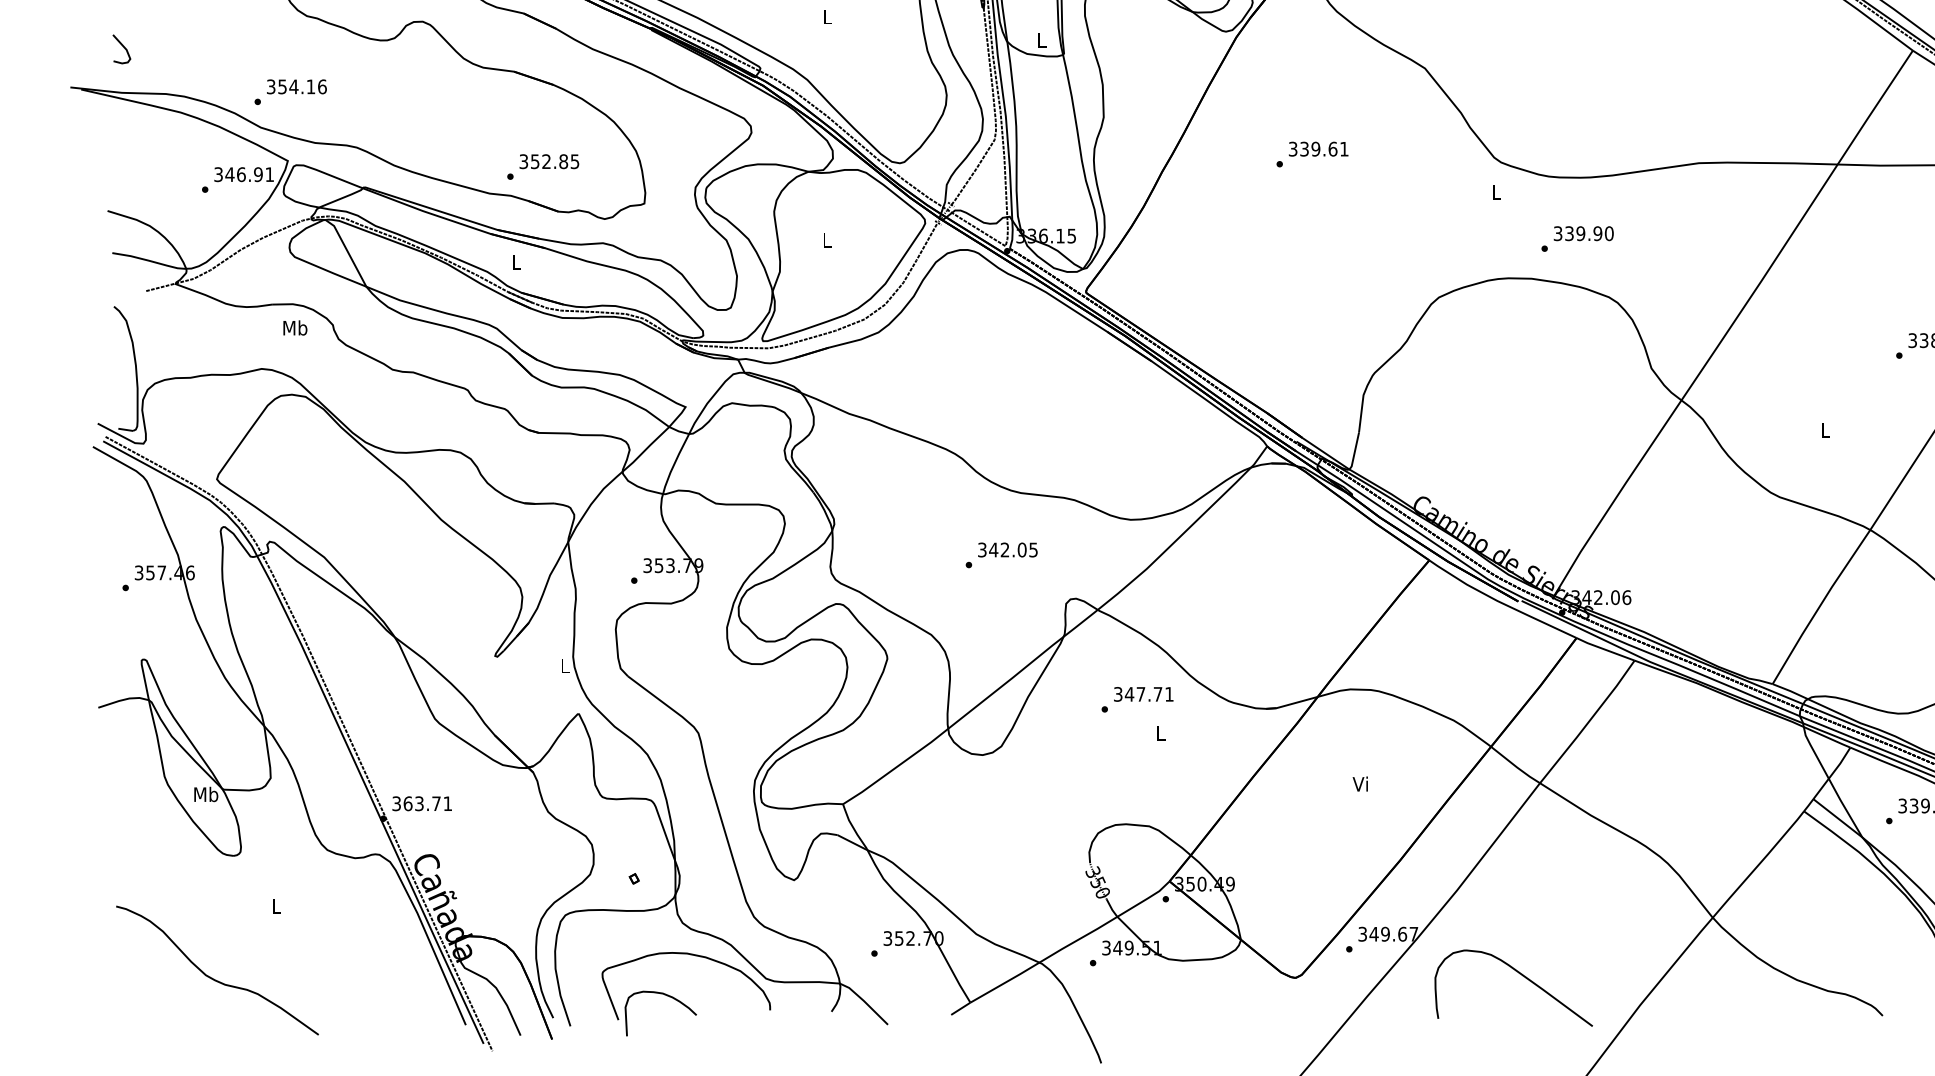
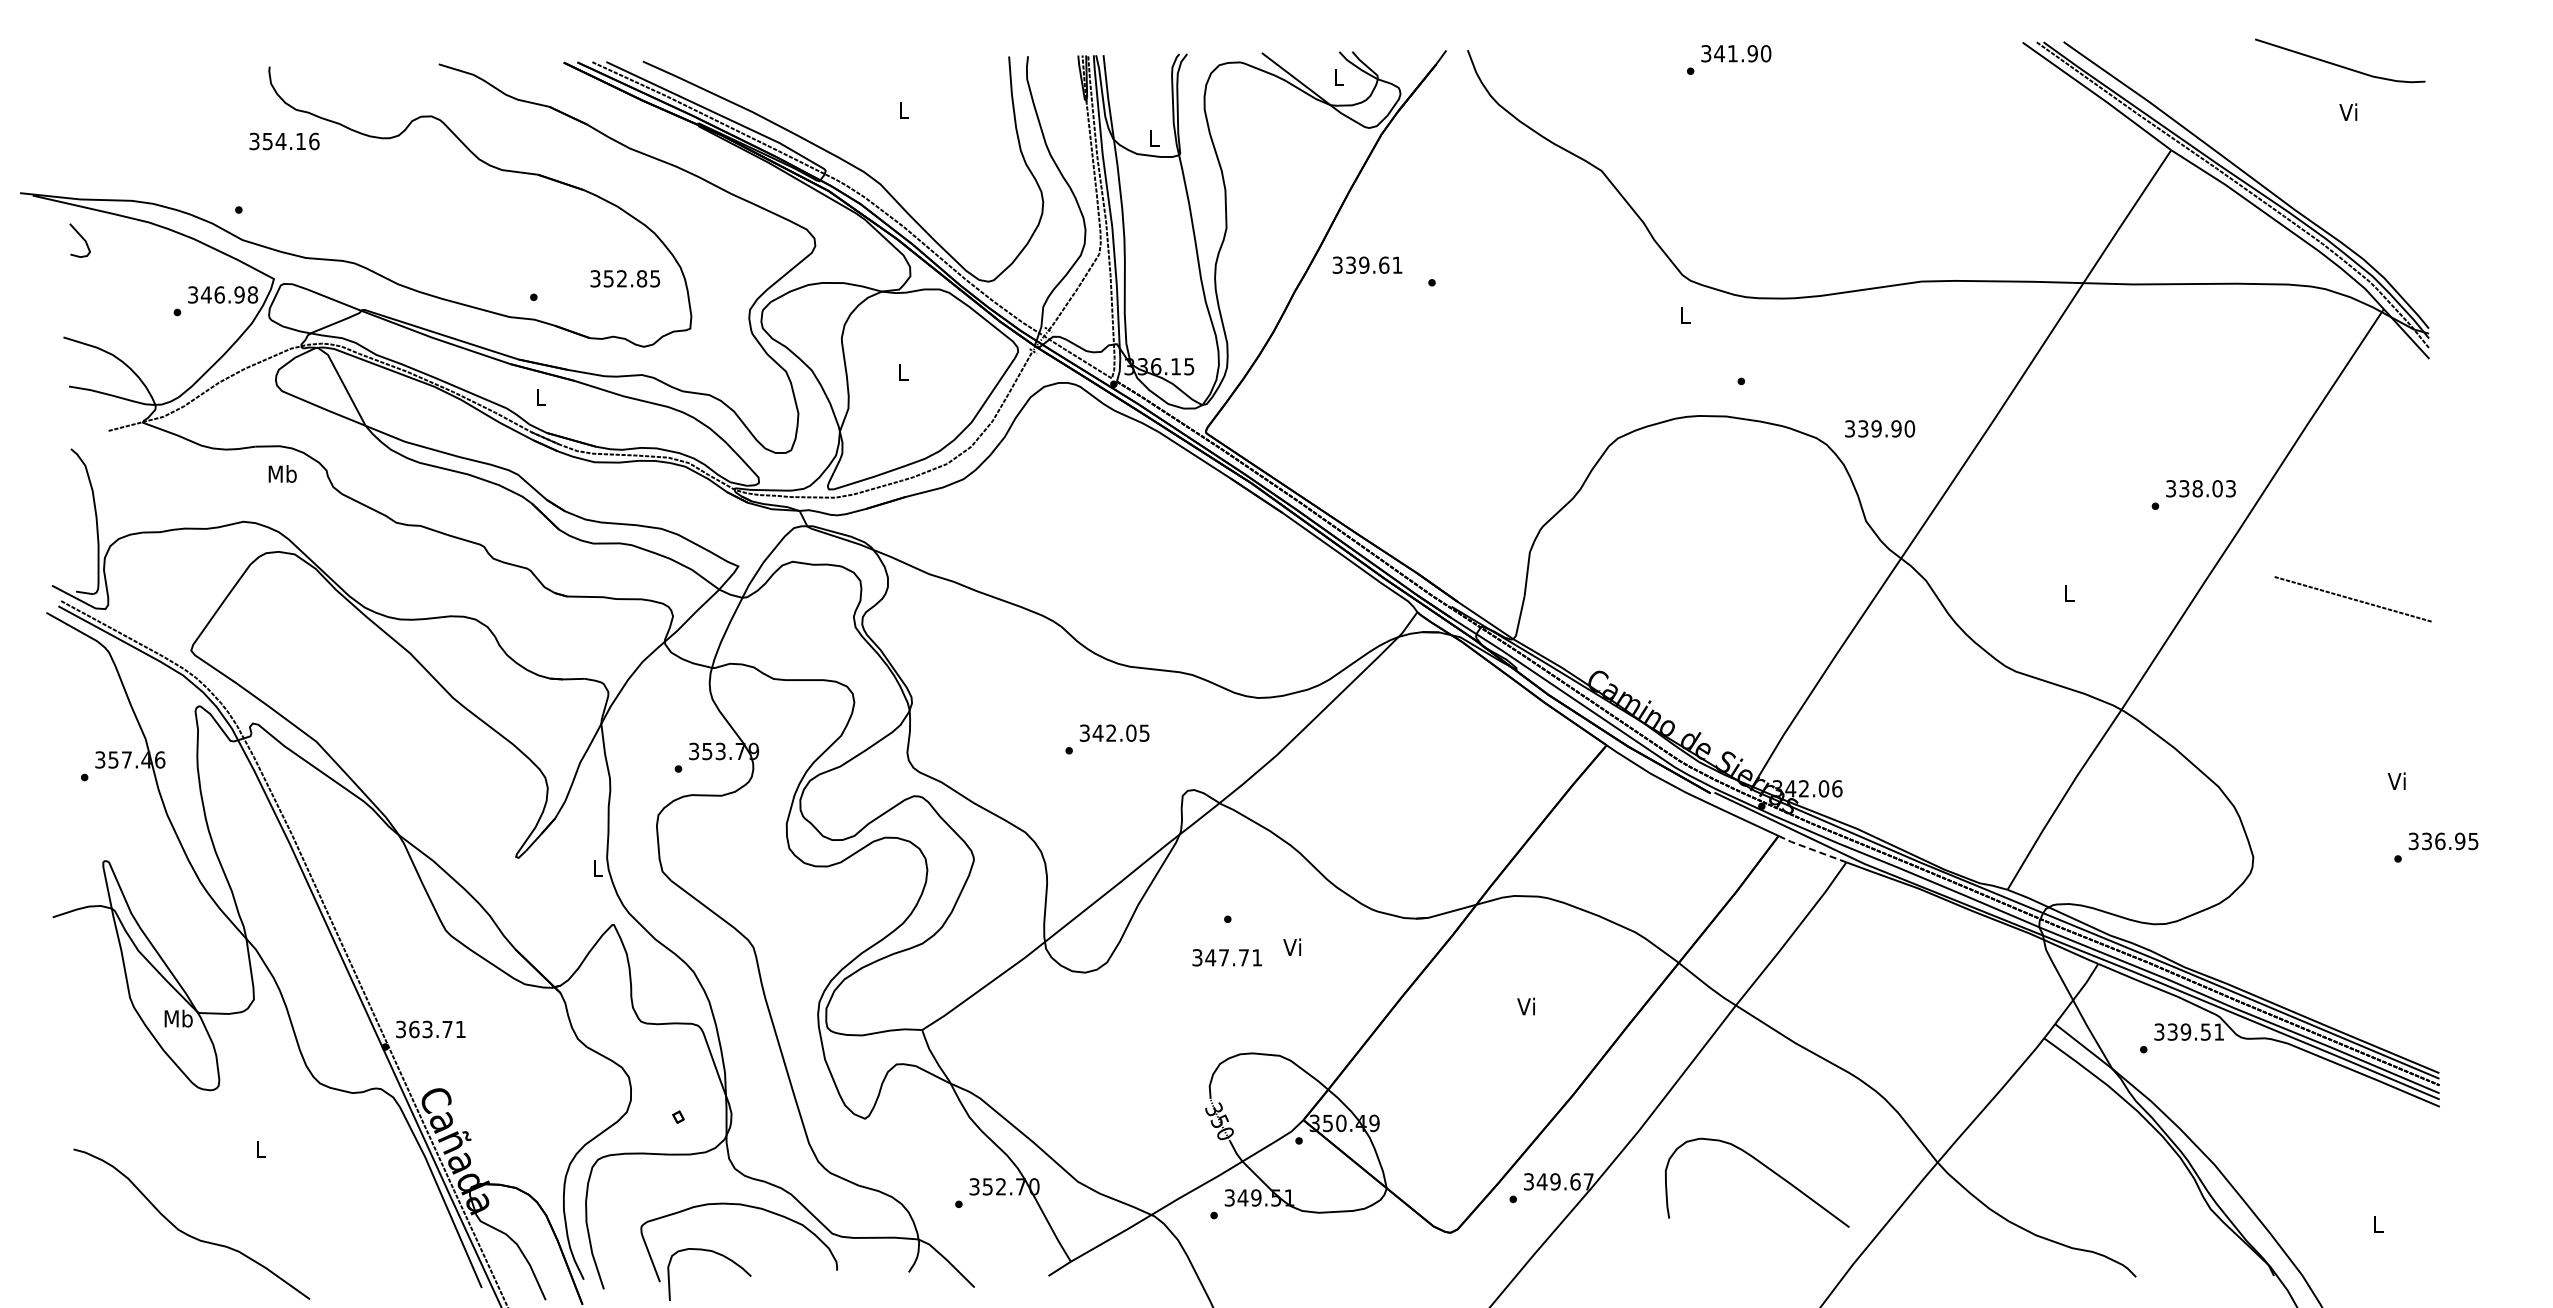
curve: (122, 47) -> (81, 238), moved
text: (296, 86) -> (284, 141), moved
text: (1318, 148) -> (1367, 264), moved
text: (549, 161) -> (625, 278), moved
text: (269, 174) -> (252, 294), 346.91 -> 346.98
text: (1584, 233) -> (1880, 428), moved
line: (1604, 649) -> (1811, 849), solid -> dashed
text: (1143, 694) -> (1226, 957), moved
text: (1160, 732) -> (1292, 946), L -> Vi
curve: (1524, 977) -> (1769, 1170), moved

